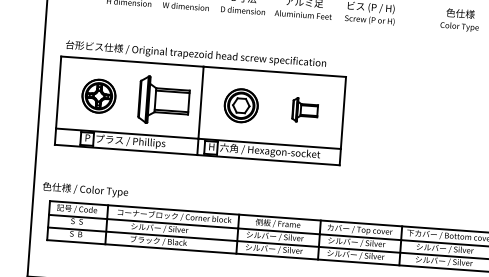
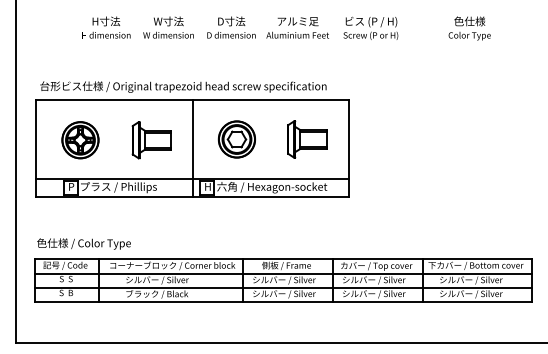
part: (163, 101) -> (151, 140), size x0.71
part: (305, 110) -> (307, 139), size x1.43
text: (84, 189) -> (83, 243), moved

